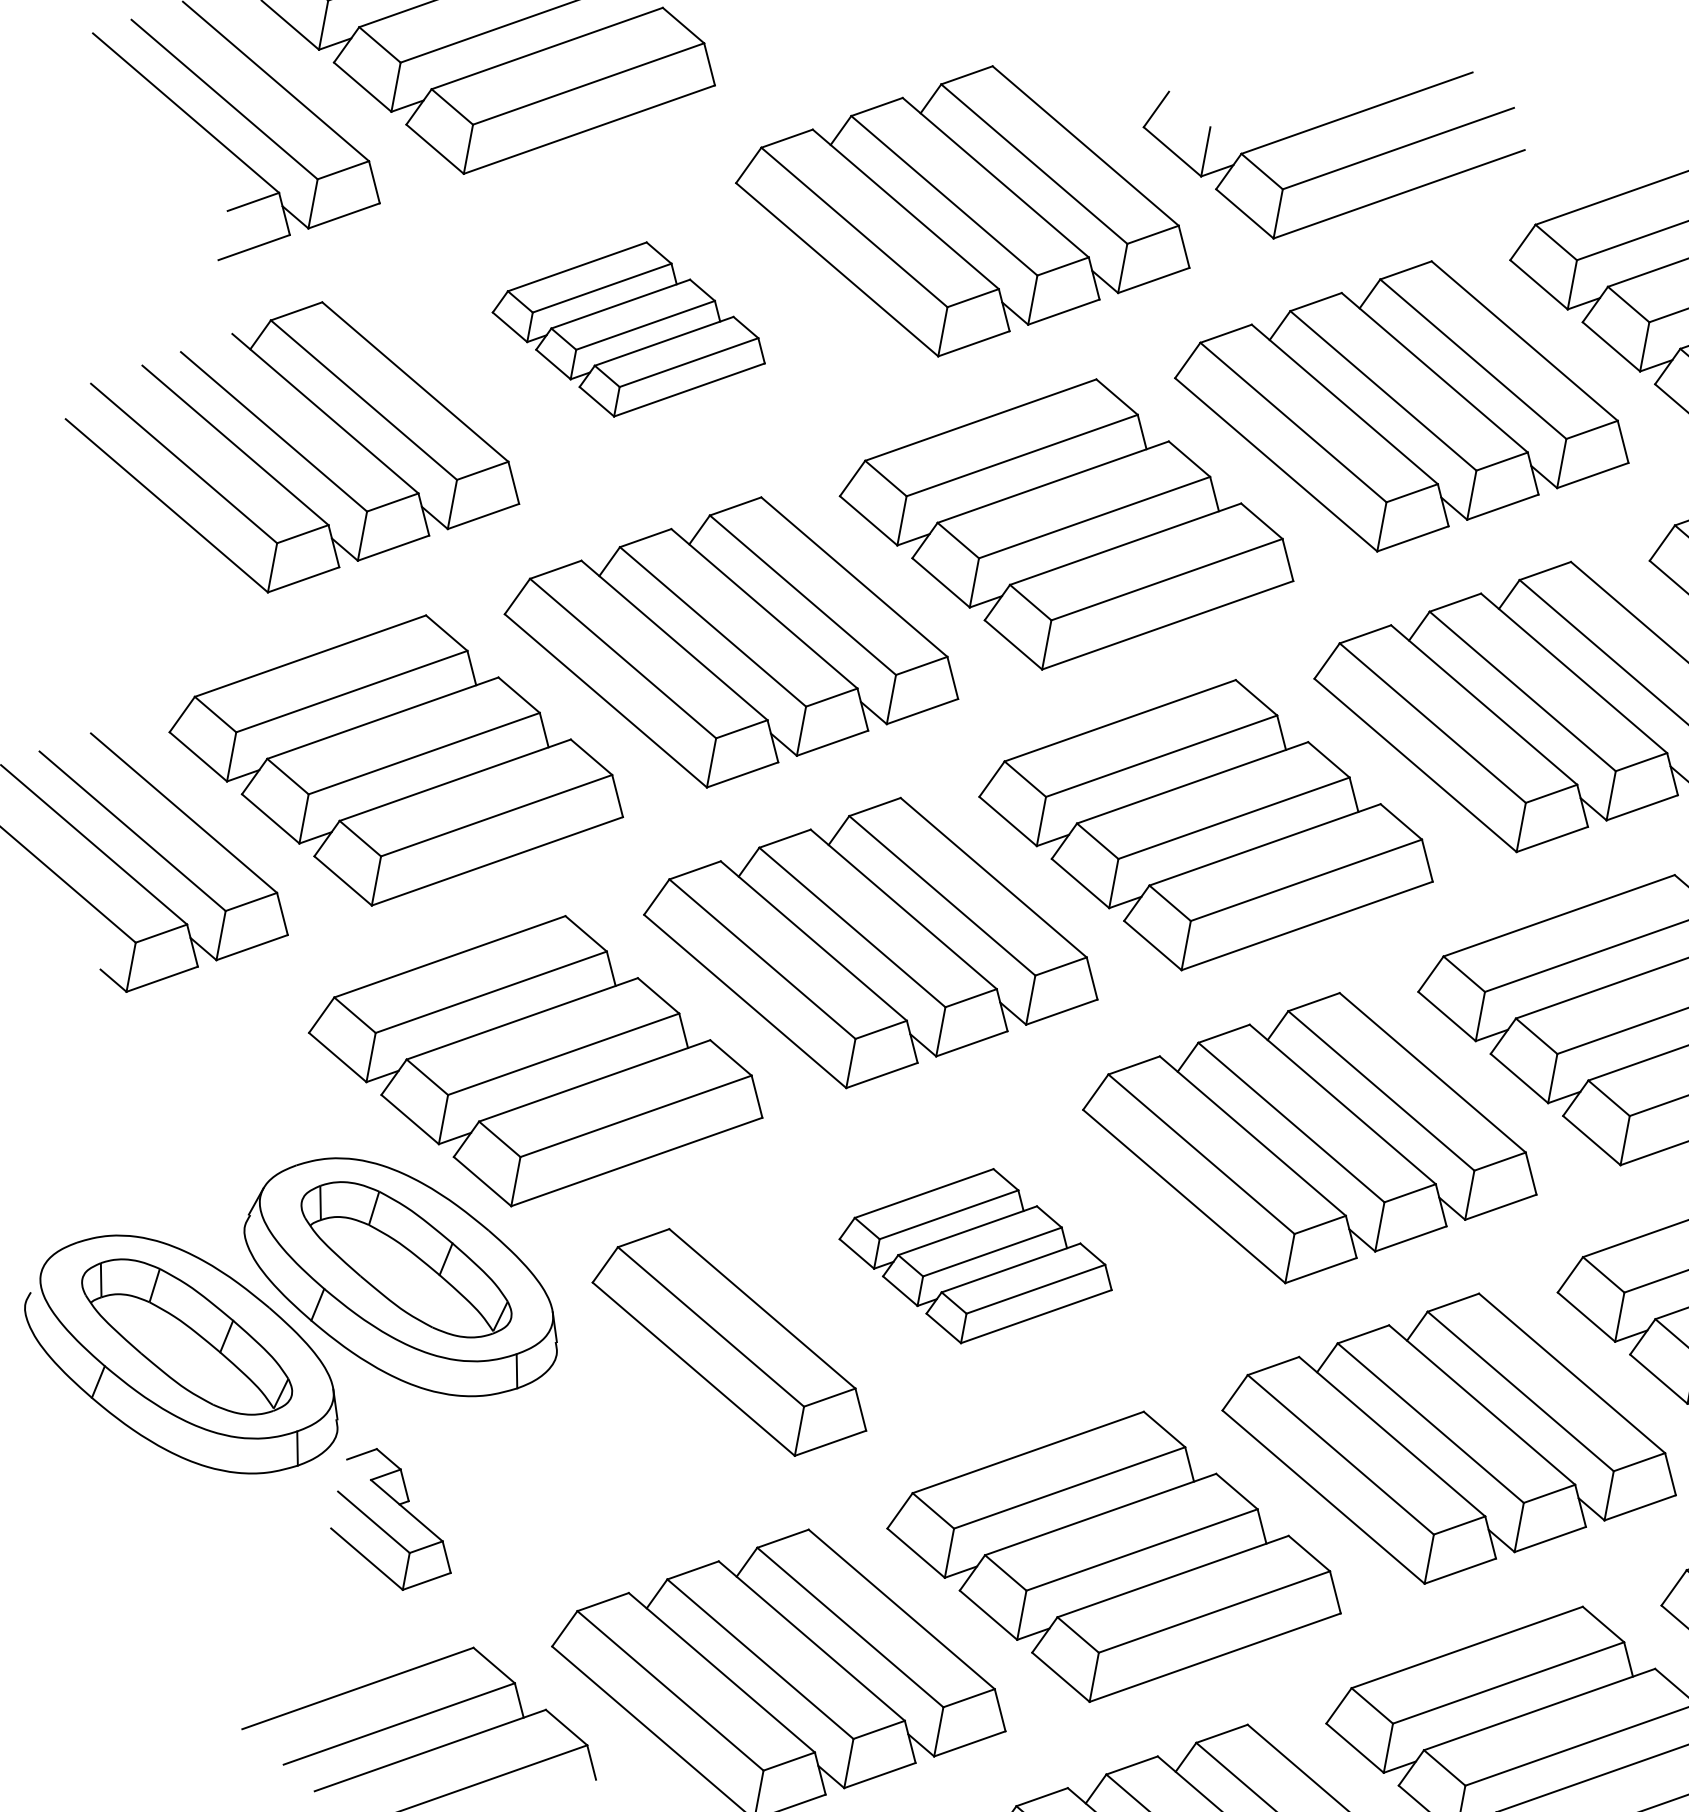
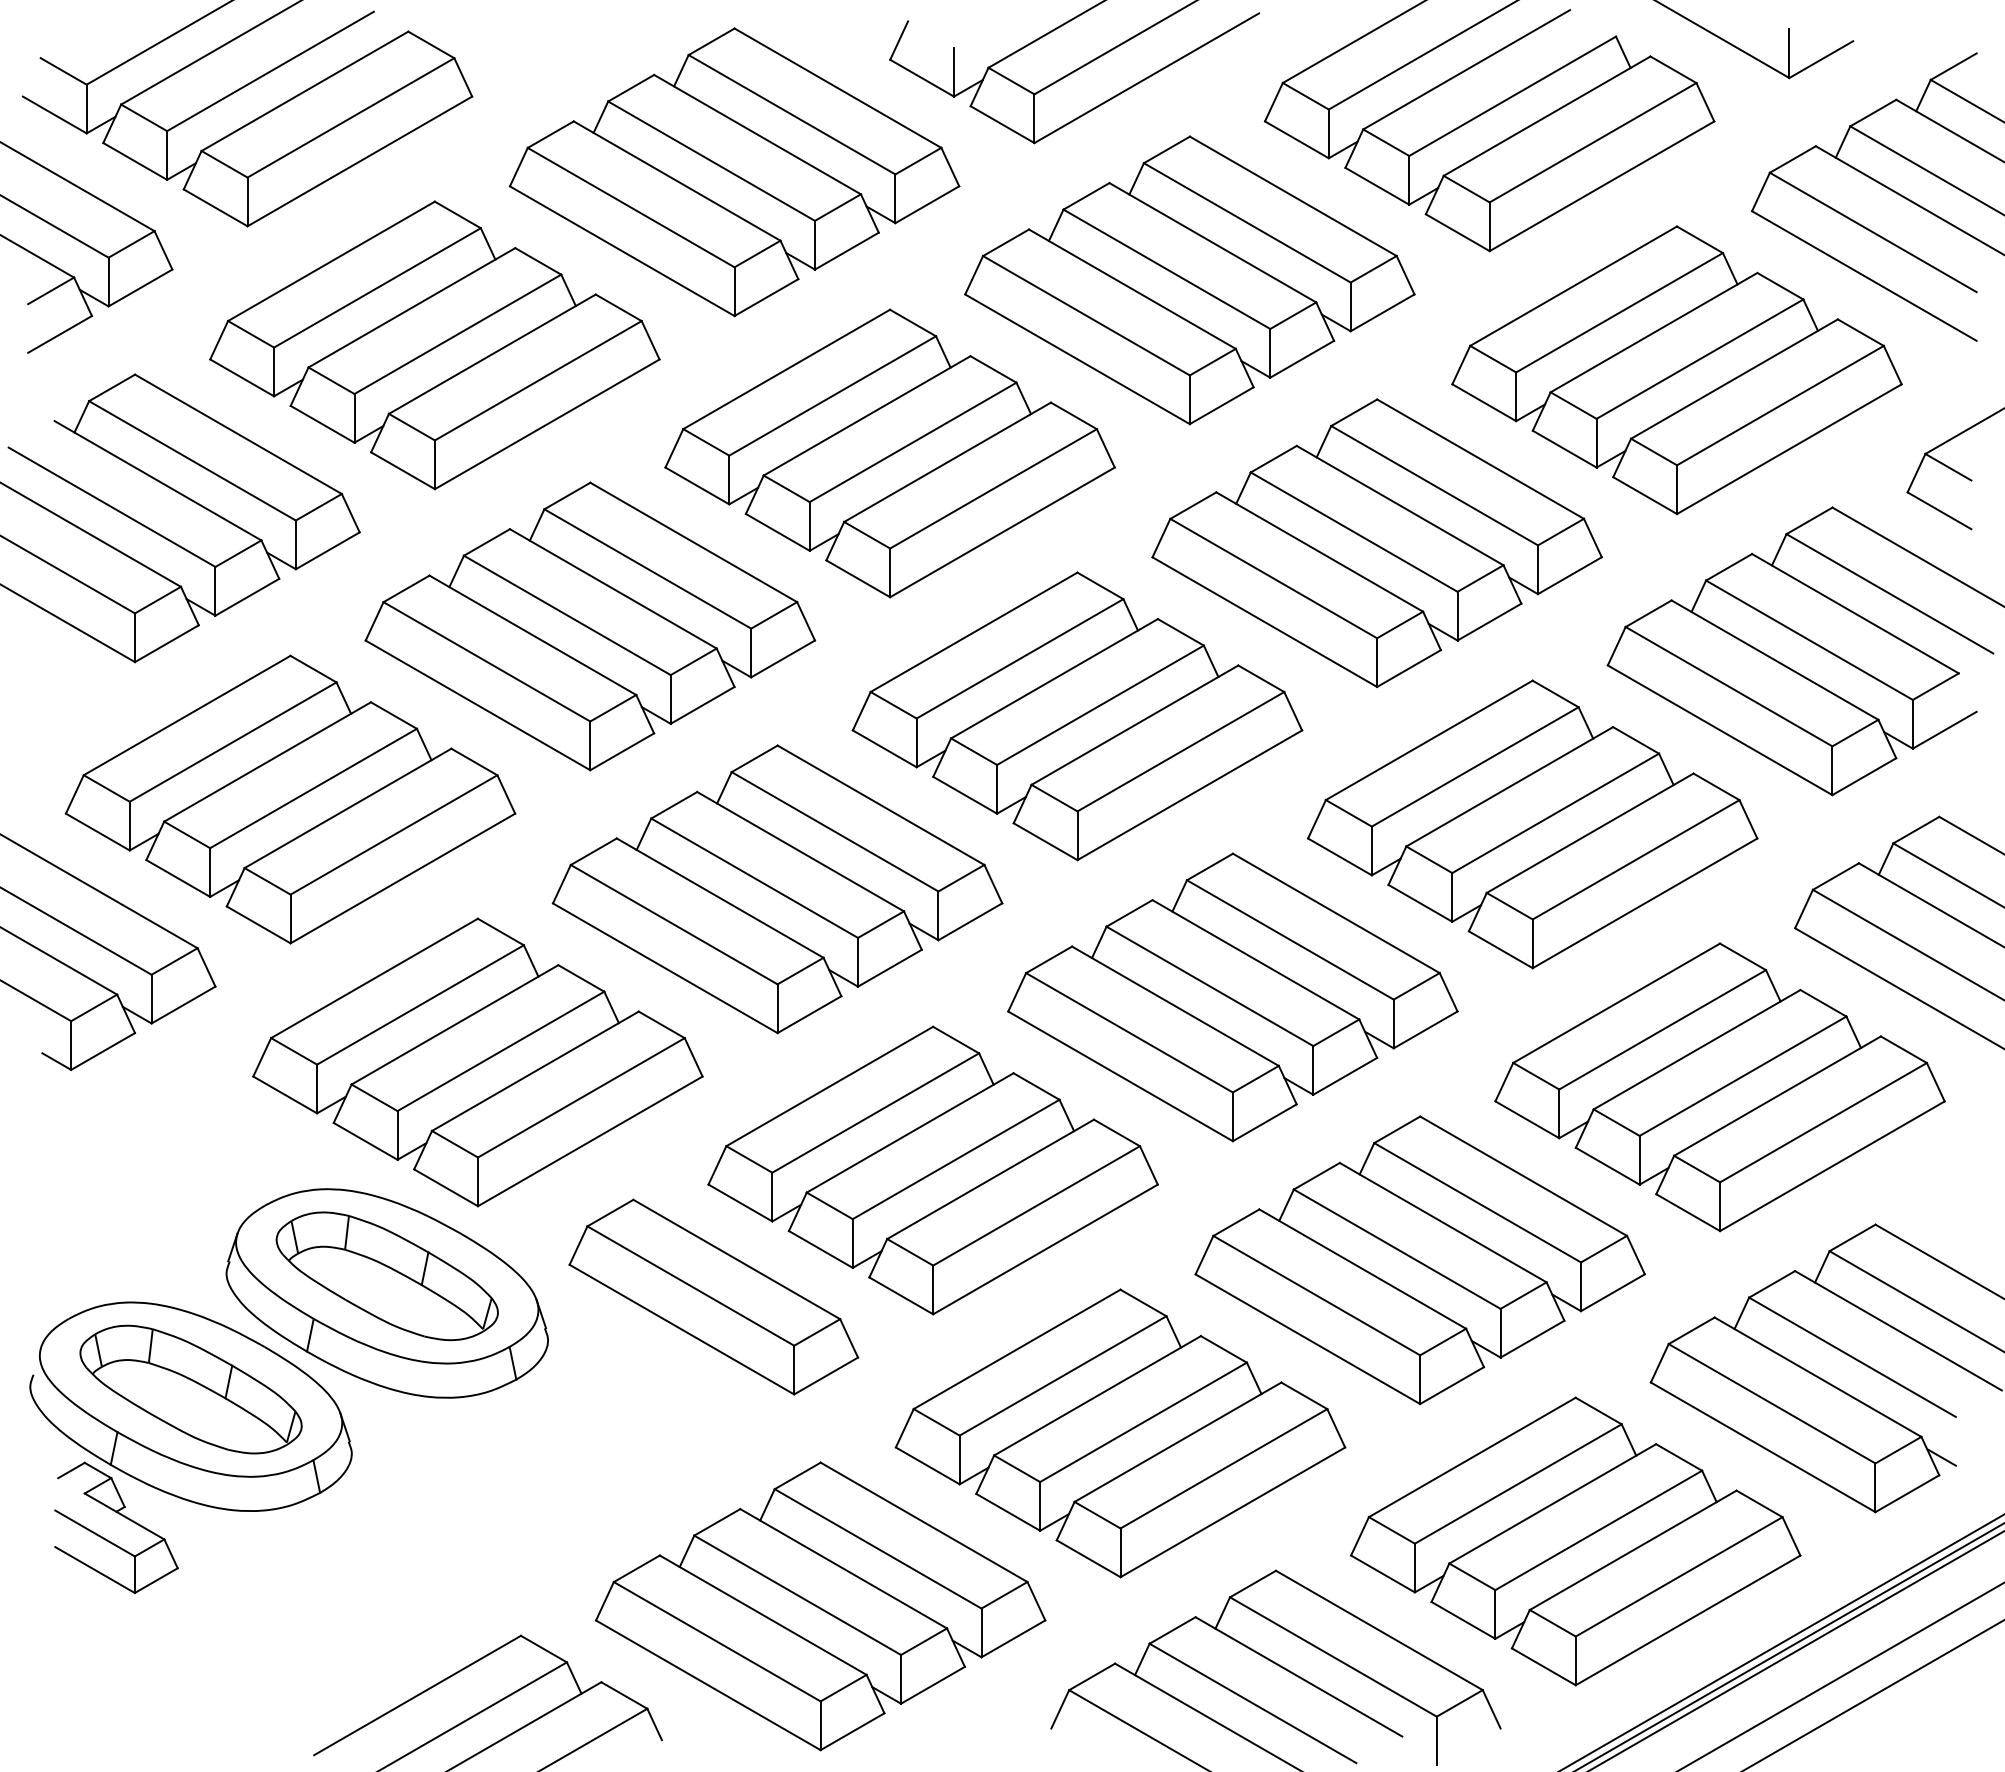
part: (629, 329) -> (434, 345), size x1.67
part: (976, 1255) -> (932, 1170), size x1.67
part: (404, 1510) -> (122, 1516), moved

